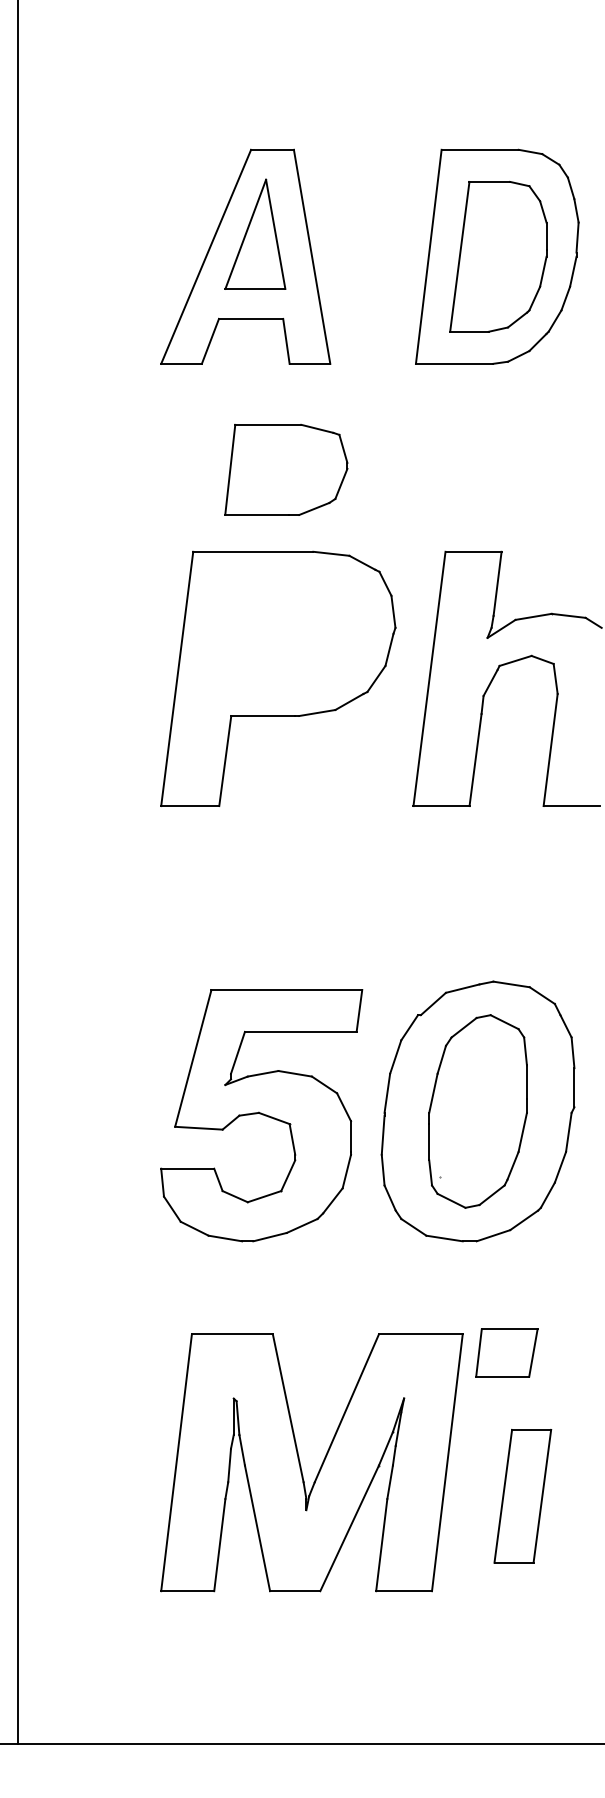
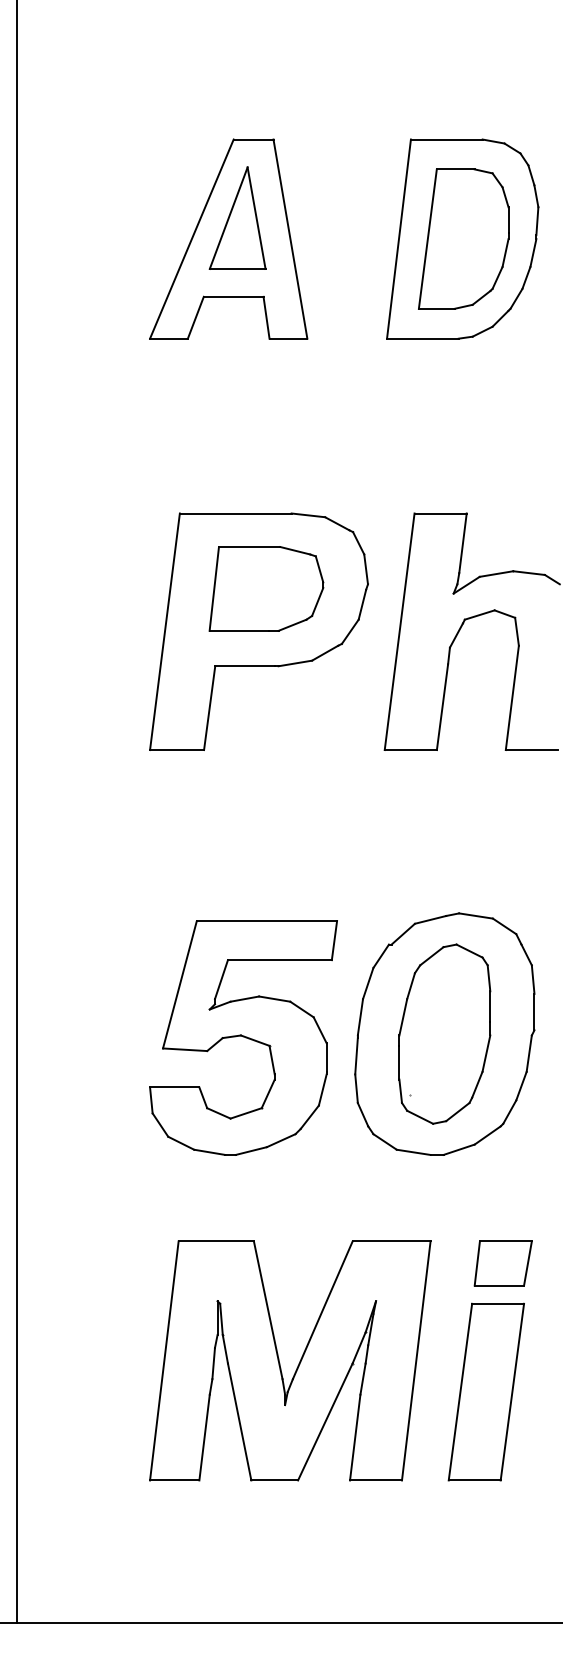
part: (286, 469) -> (266, 588), moved
part: (506, 1352) -> (502, 1263), moved
part: (522, 1496) -> (486, 1392), size x1.43

